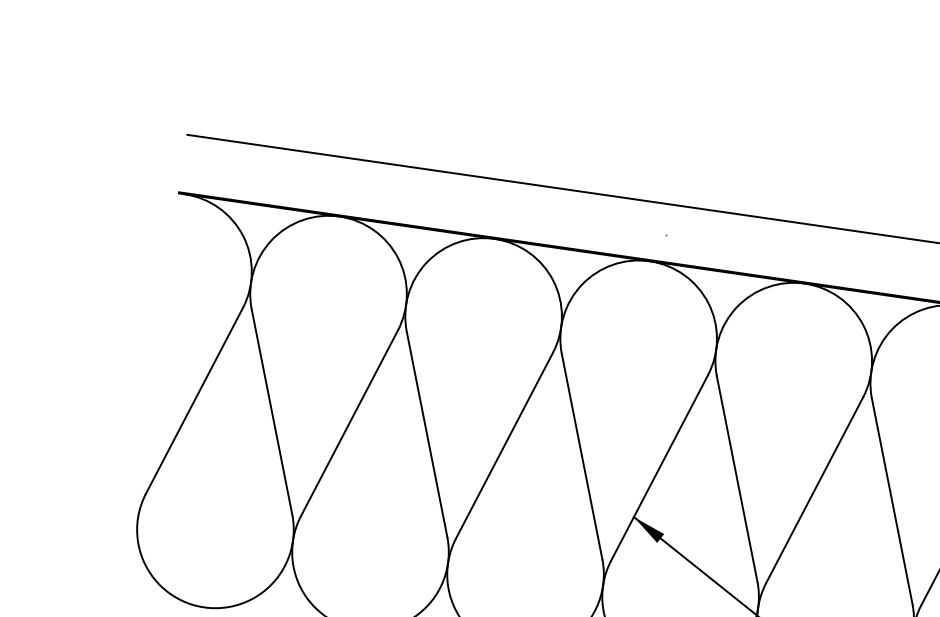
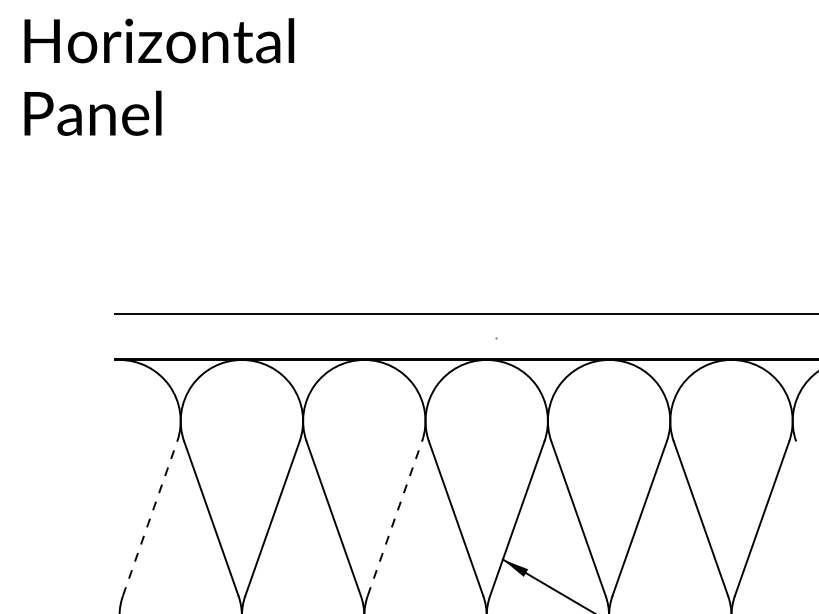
line: (194, 400) -> (150, 518), solid -> dashed
line: (504, 445) -> (394, 518), solid -> dashed

